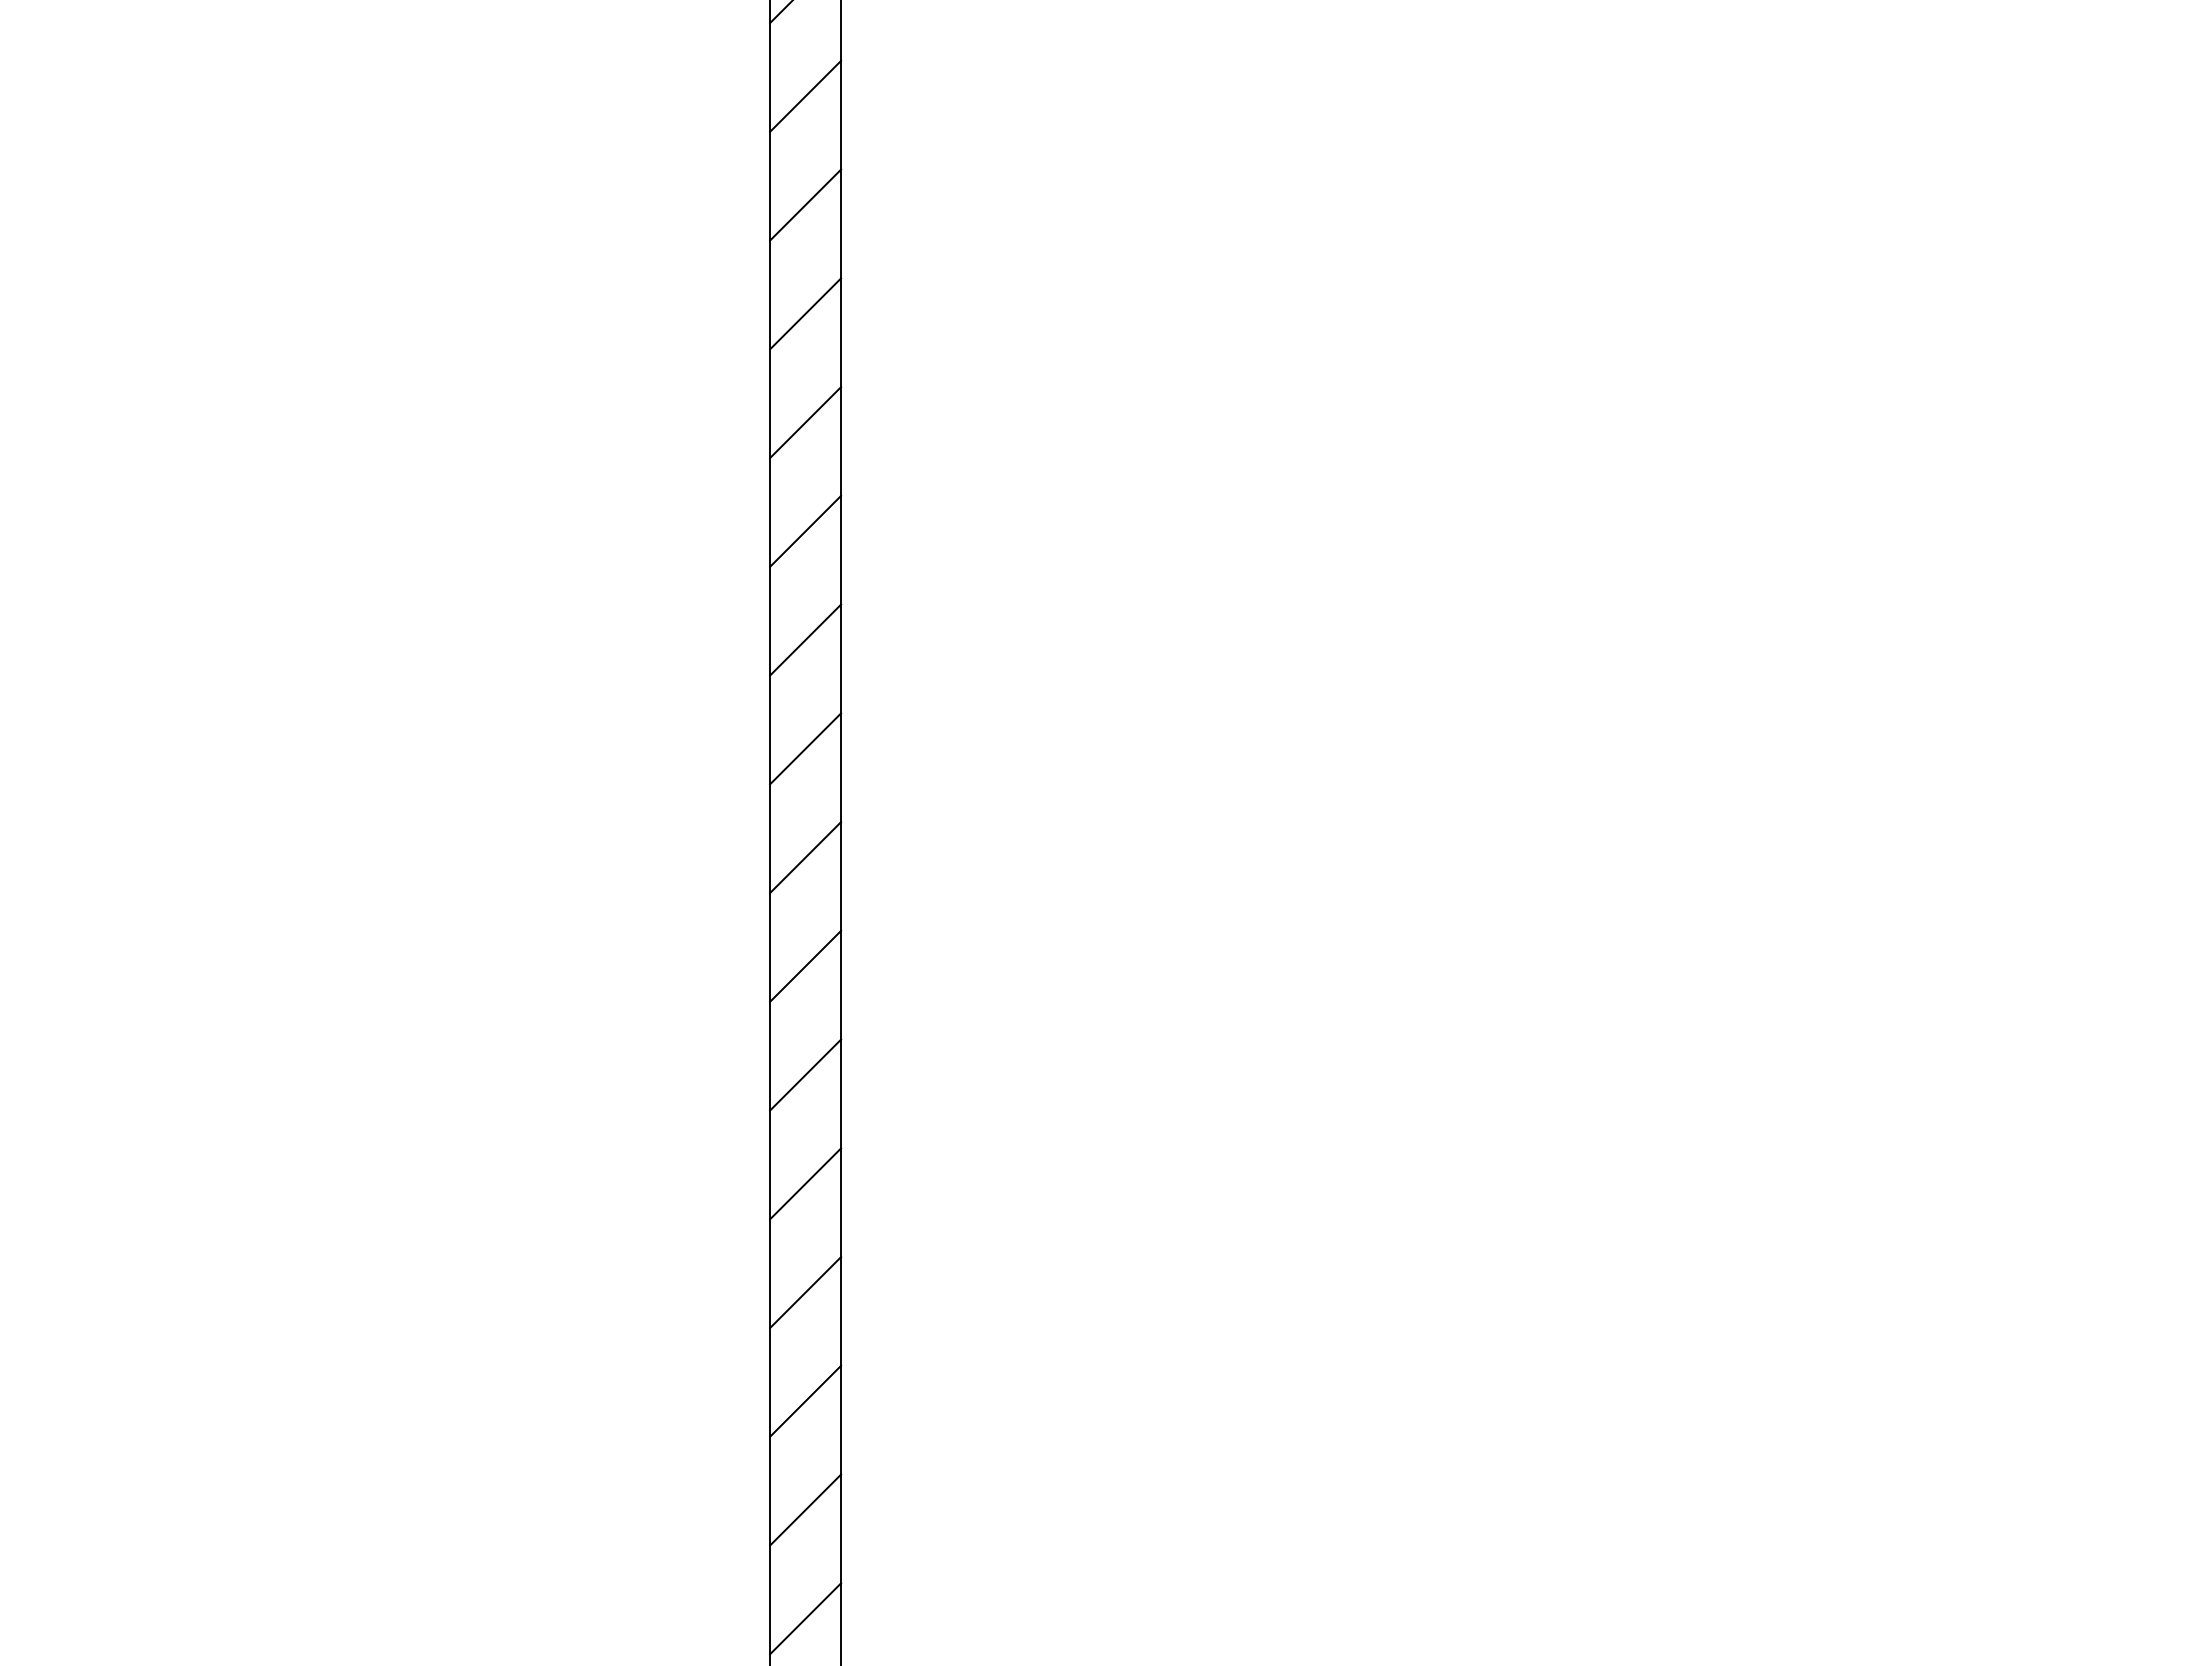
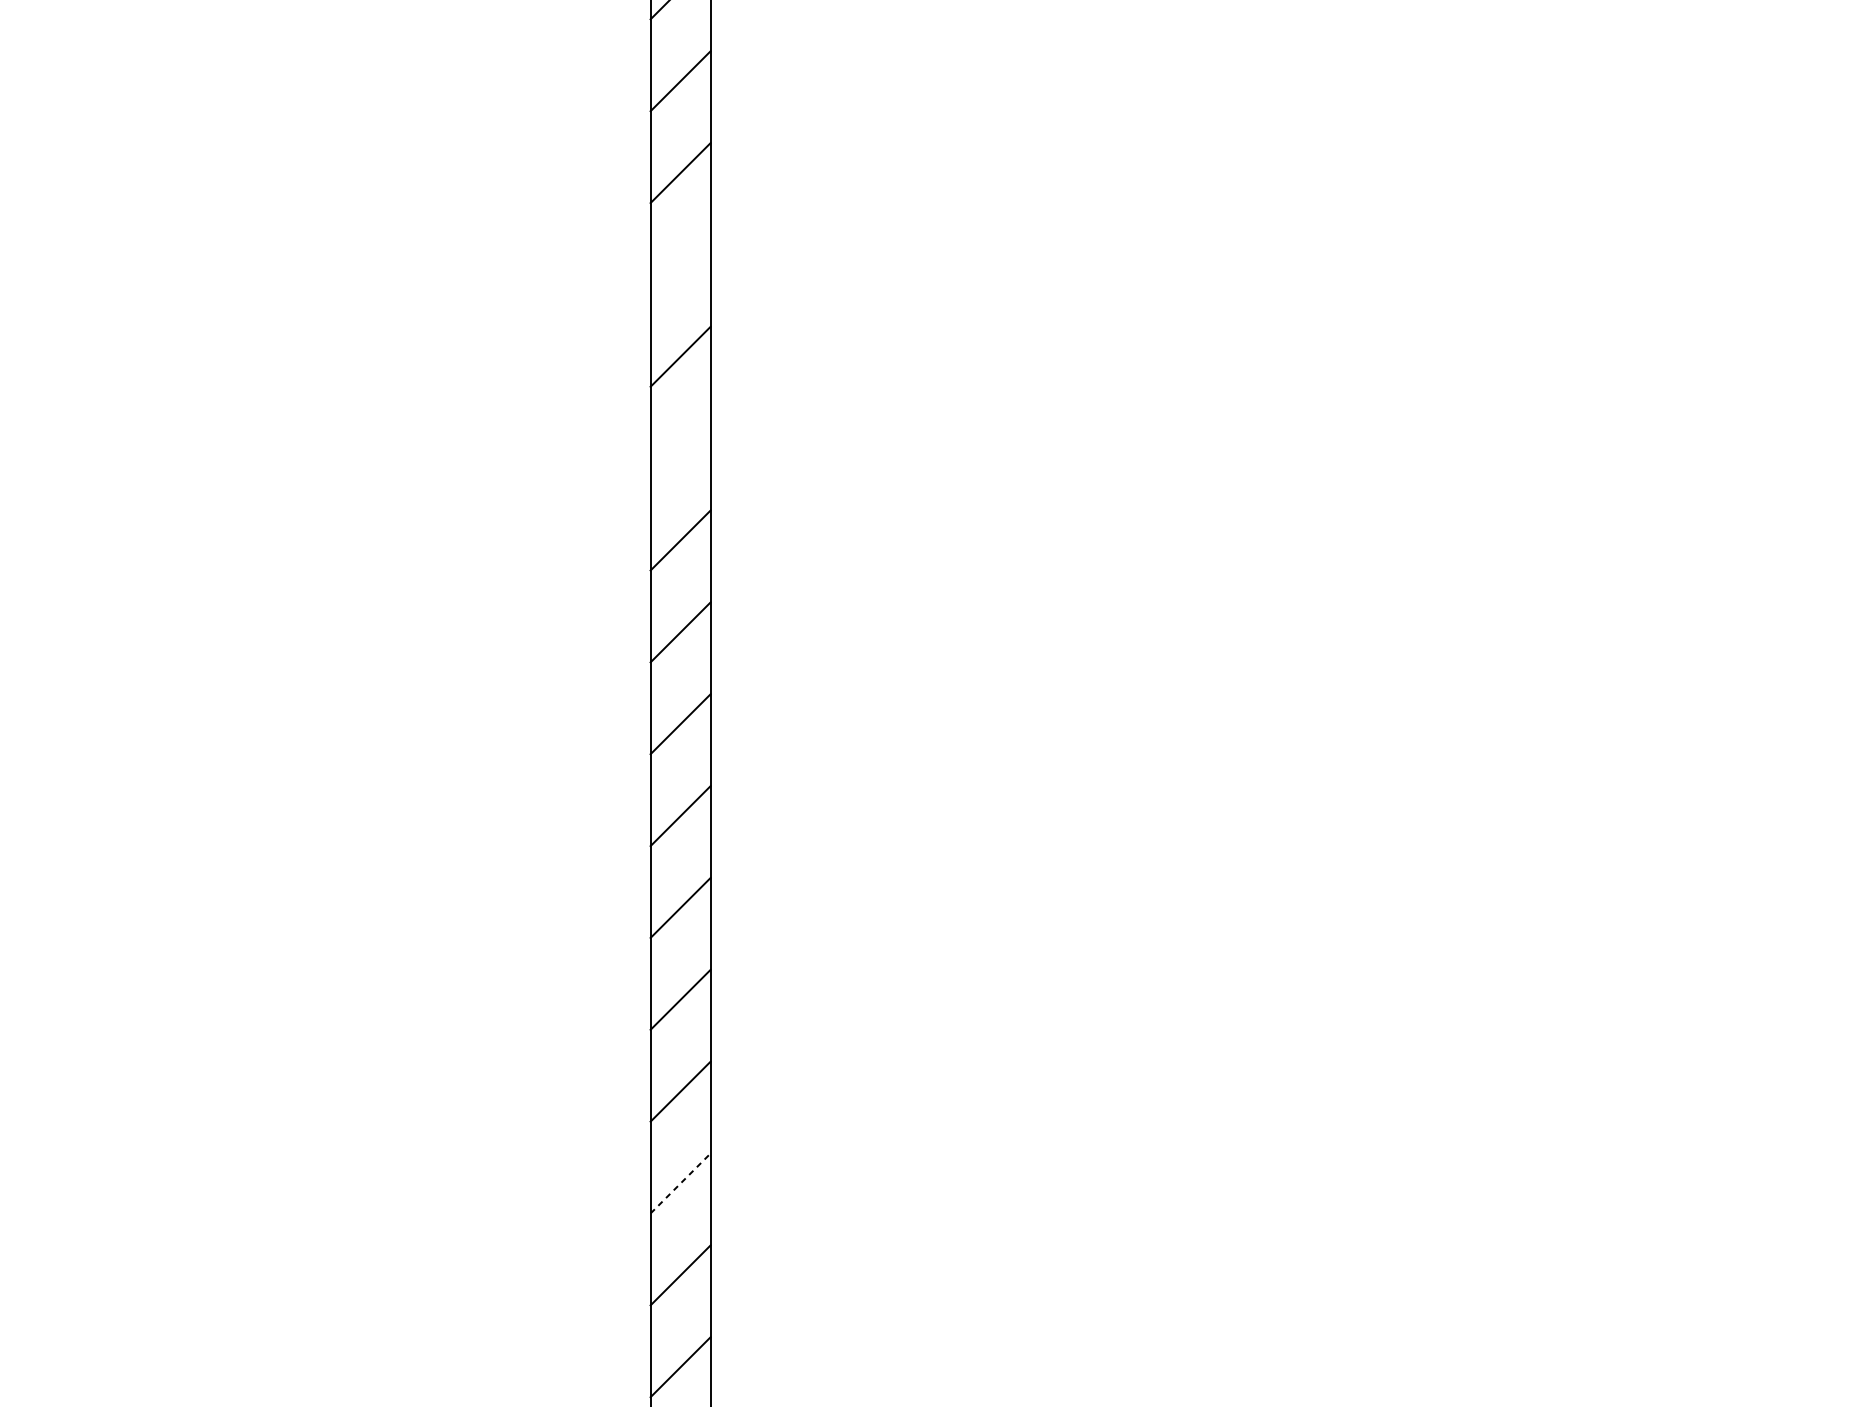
line: (805, 313) -> (680, 264), removed
line: (805, 530) -> (680, 447), removed
line: (805, 1400) -> (680, 1182), solid -> dashed

